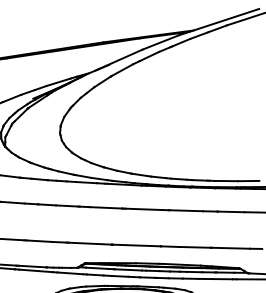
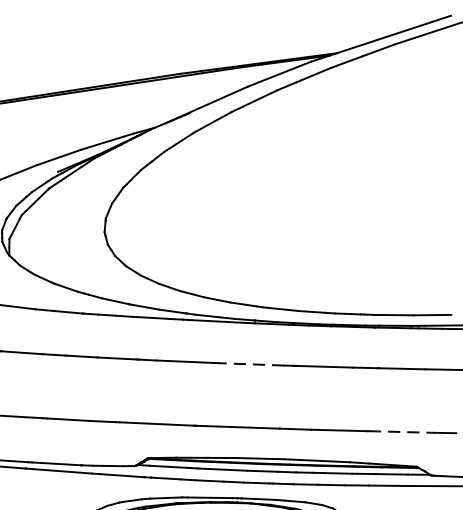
line: (144, 209) -> (251, 364), solid -> dashed
line: (230, 248) -> (401, 432), solid -> dashed

